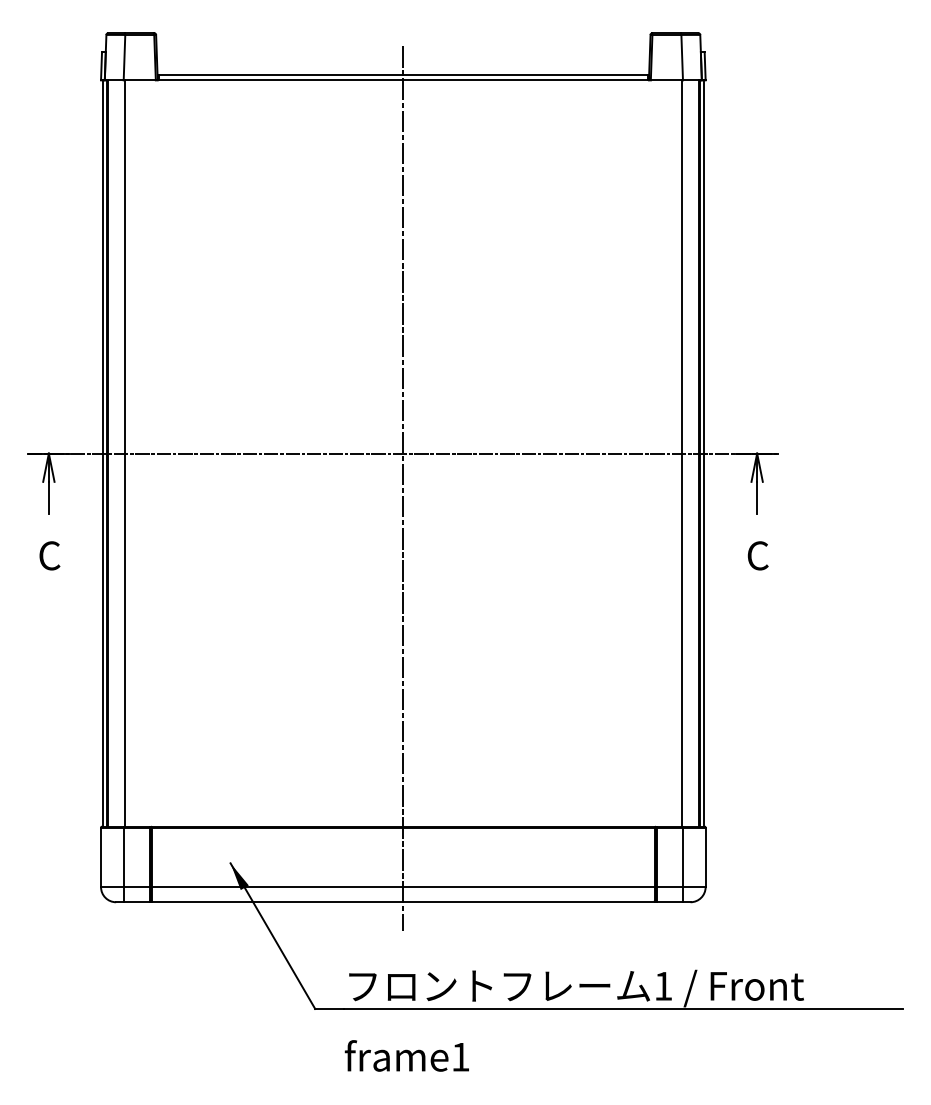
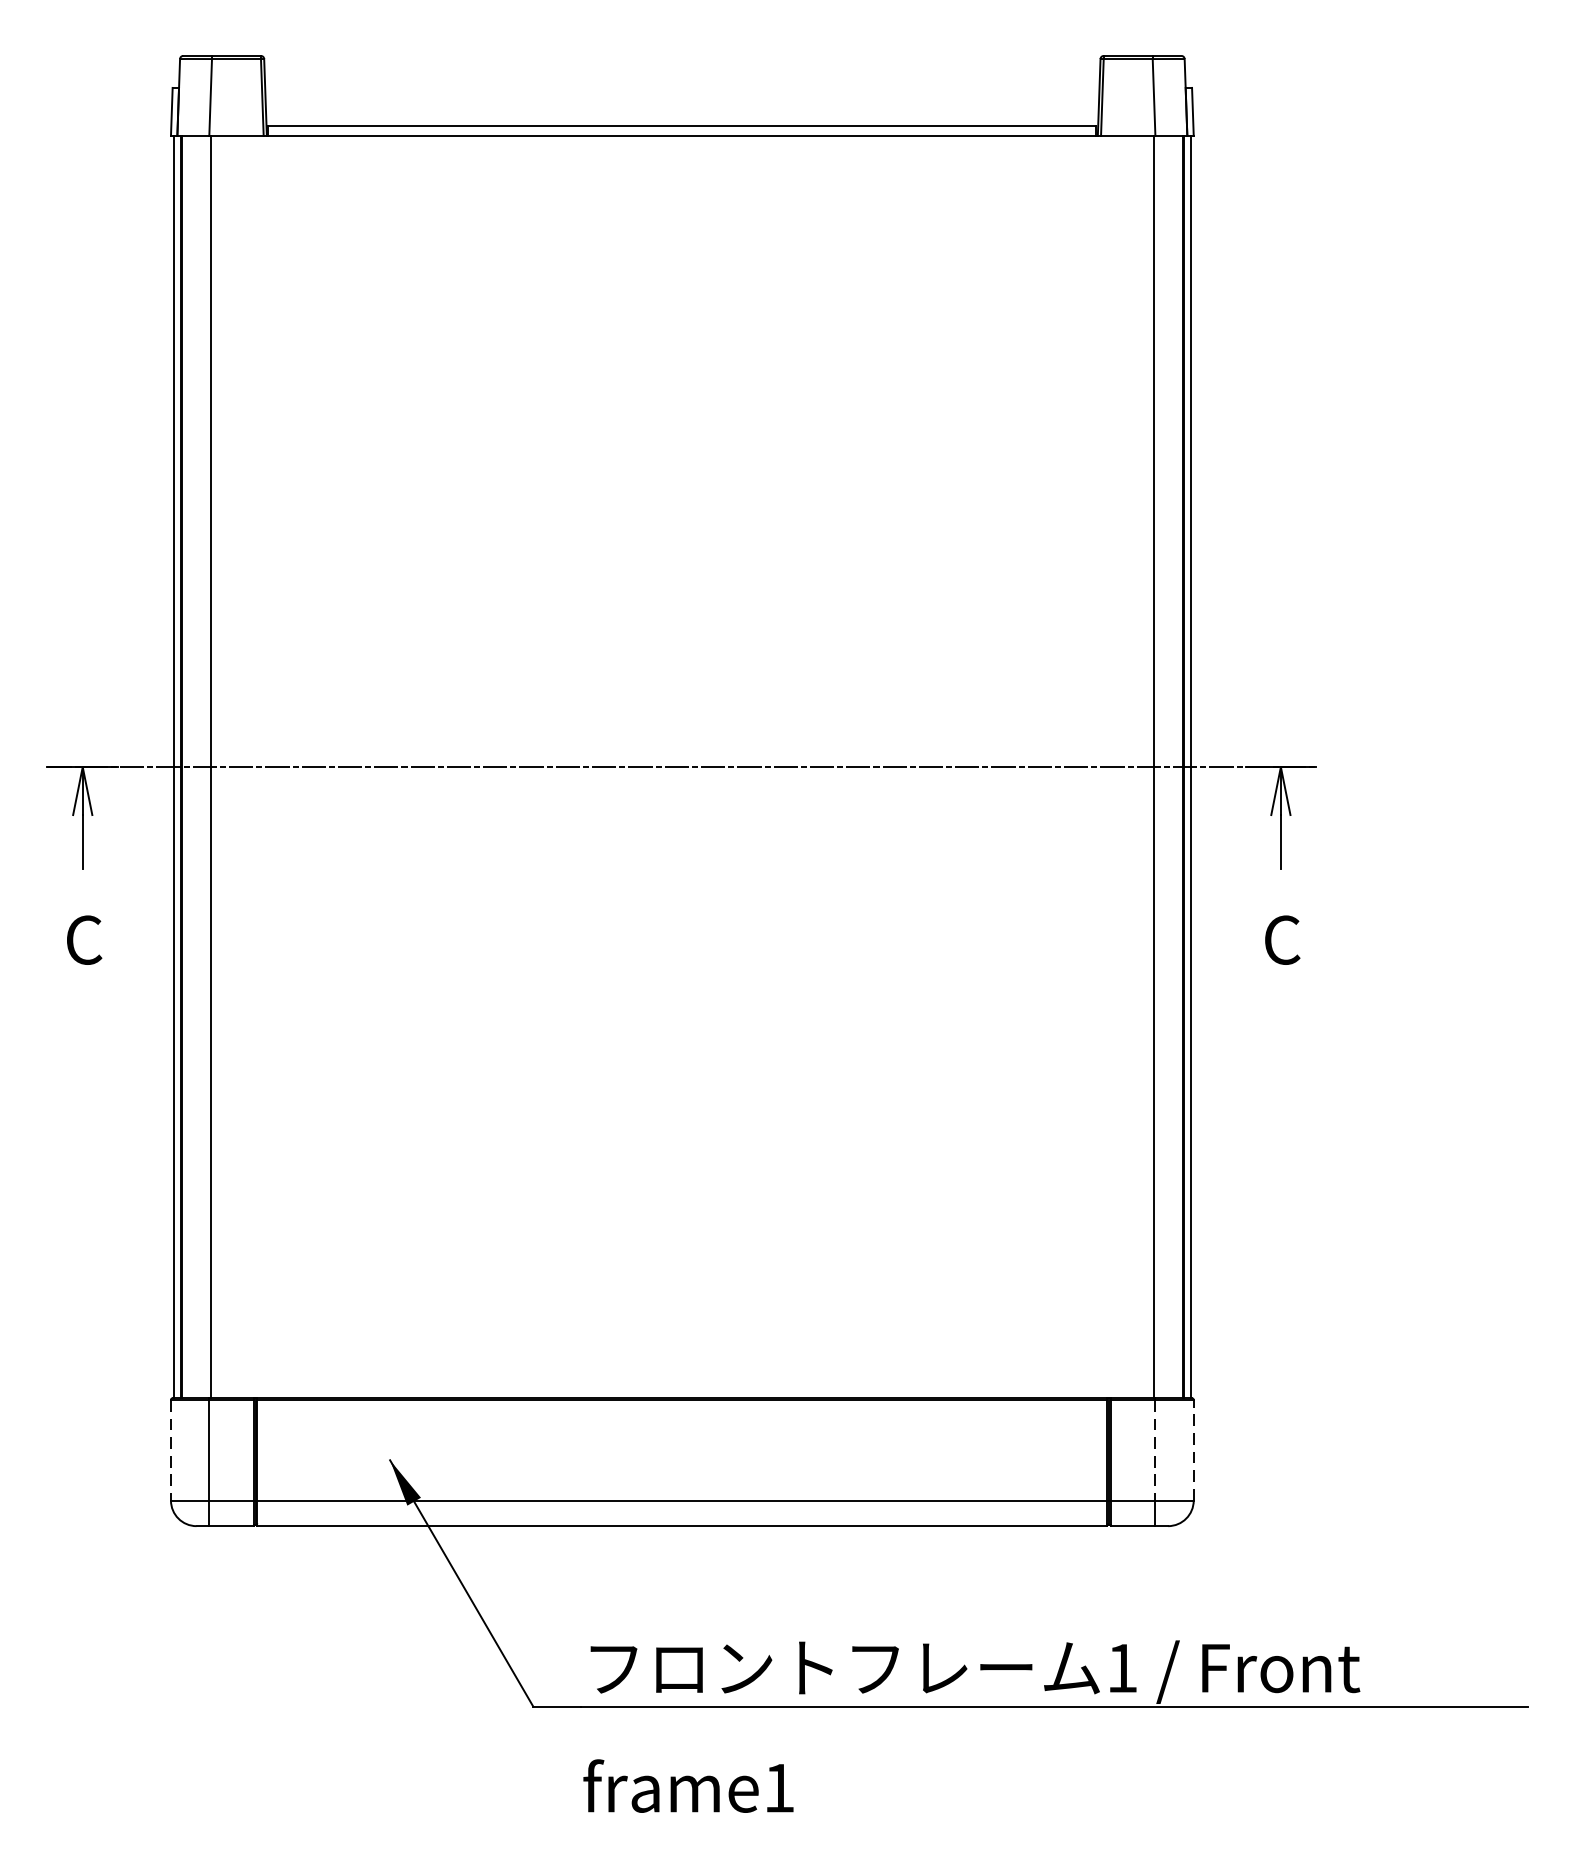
line: (403, 488) -> (682, 826), removed
line: (101, 857) -> (171, 1450), solid -> dashed
line: (682, 857) -> (1154, 1450), solid -> dashed
line: (705, 857) -> (1193, 1450), solid -> dashed

